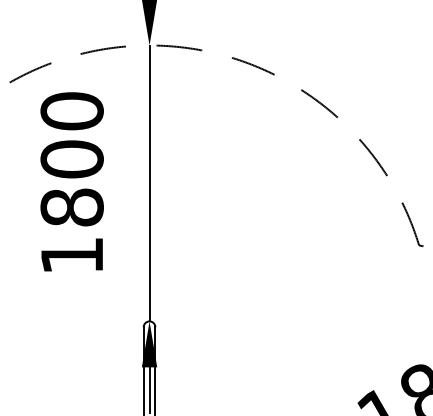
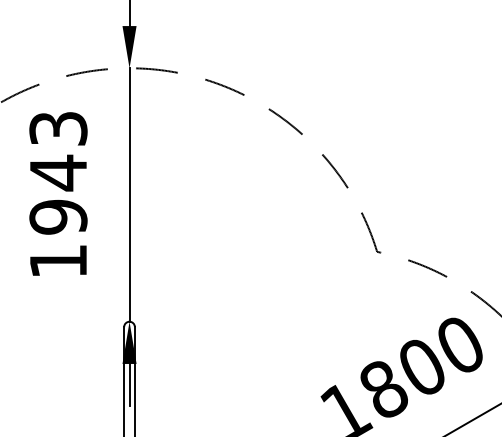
text: (72, 158) -> (58, 172), 1800 -> 1943

